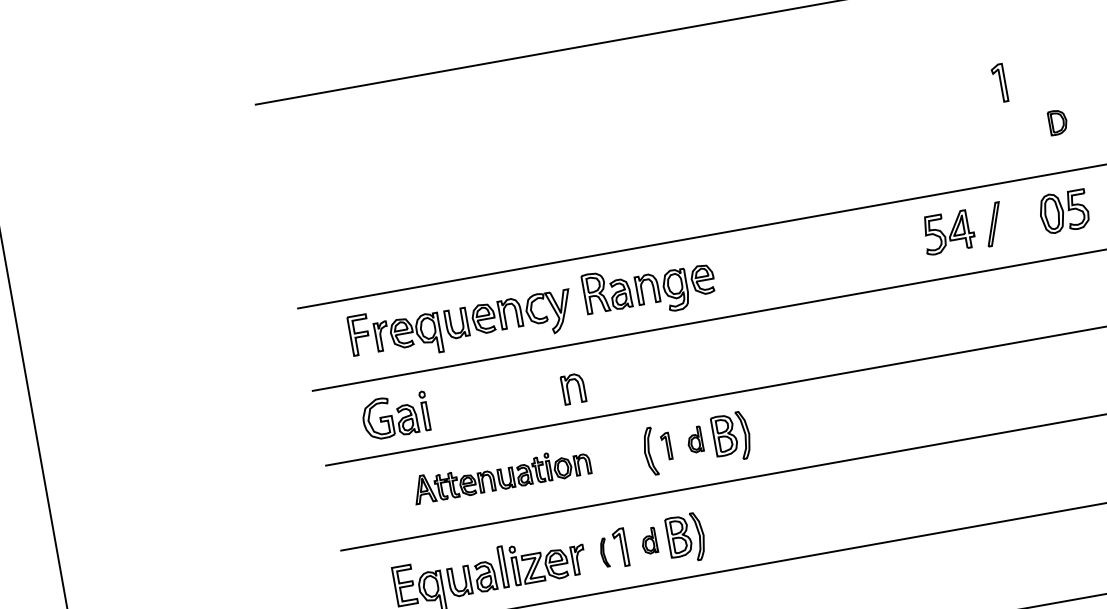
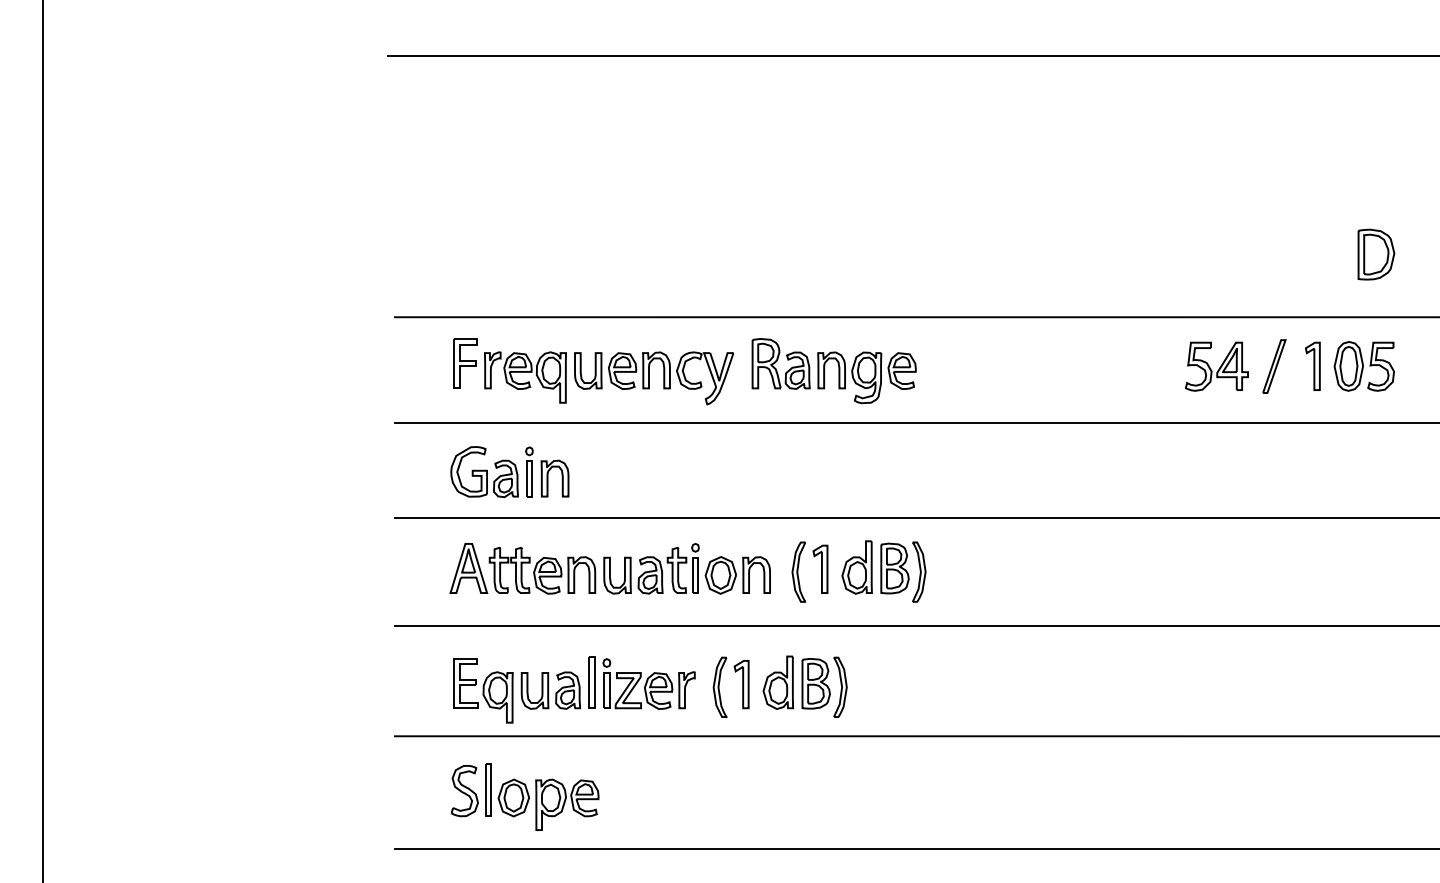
part: (999, 82) -> (1312, 365), moved
part: (1058, 122) -> (1376, 254), size x1.67
part: (573, 388) -> (554, 478), moved
part: (694, 440) -> (856, 567), size x1.67
part: (666, 445) -> (820, 568), size x1.43
part: (501, 475) -> (609, 568), size x1.43
part: (648, 541) -> (777, 682), size x1.67
part: (603, 552) -> (719, 686), size x1.67

